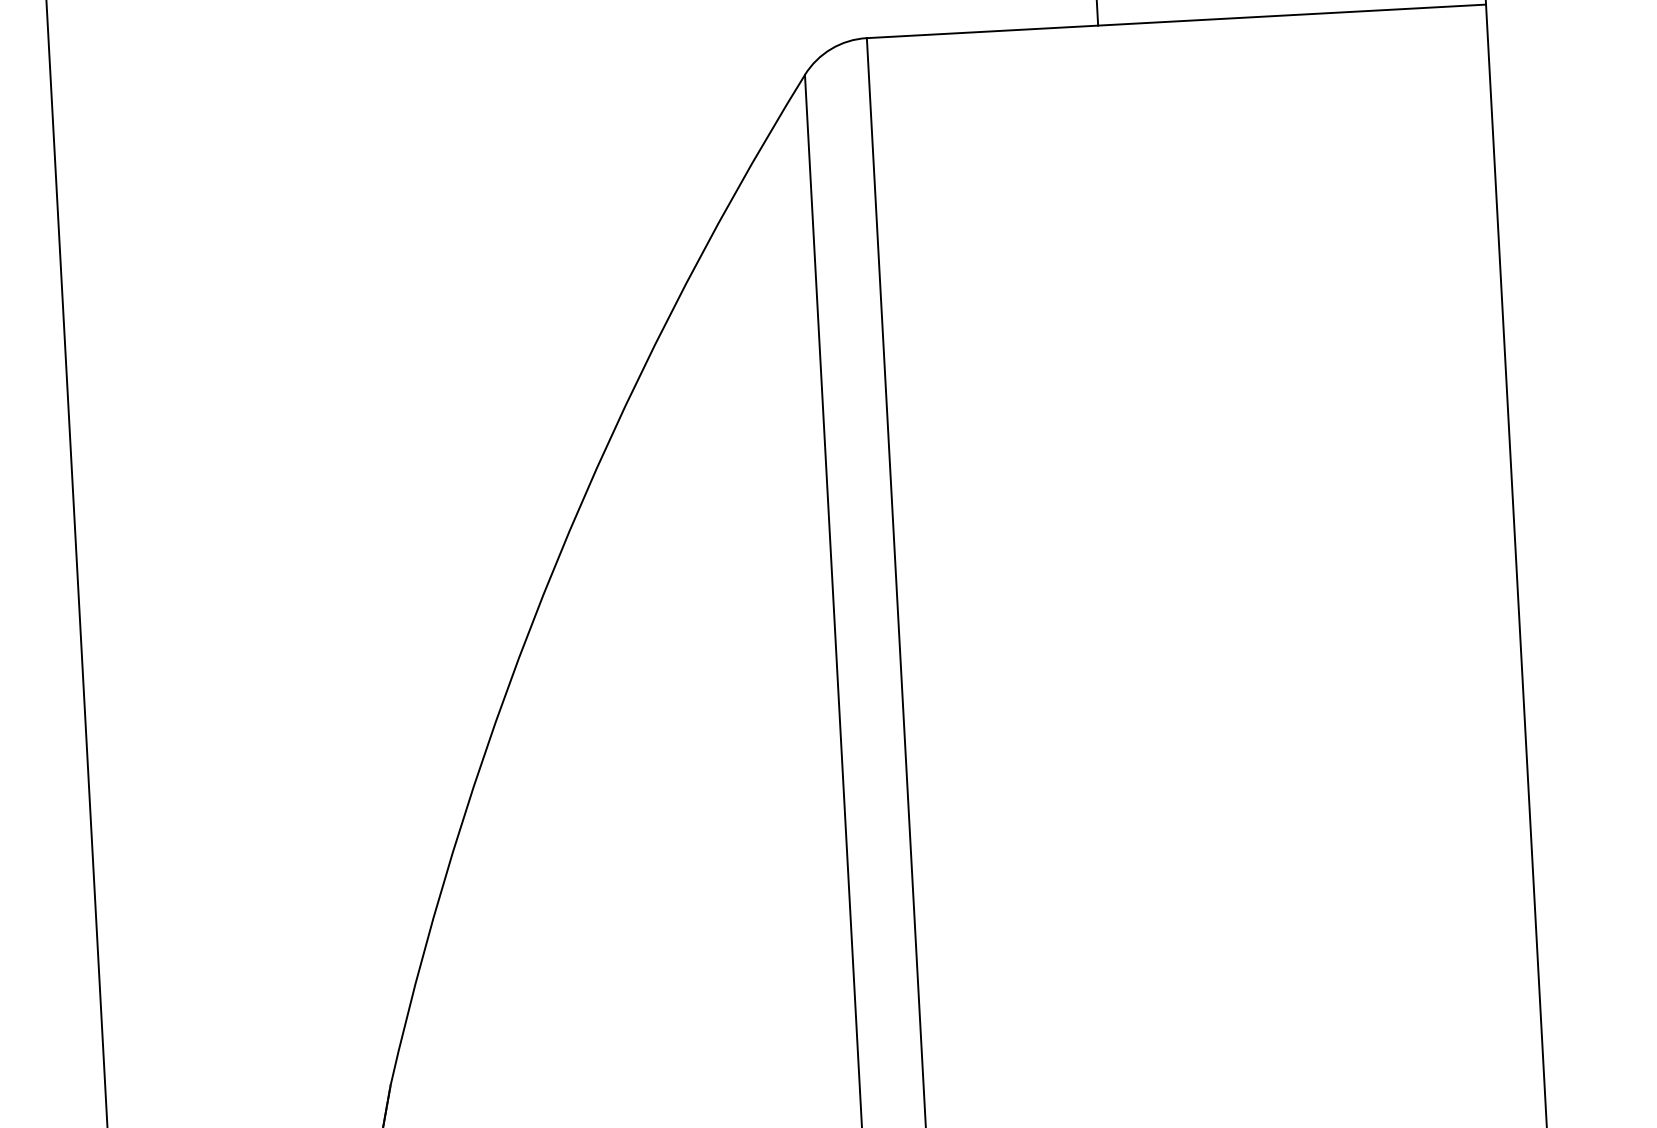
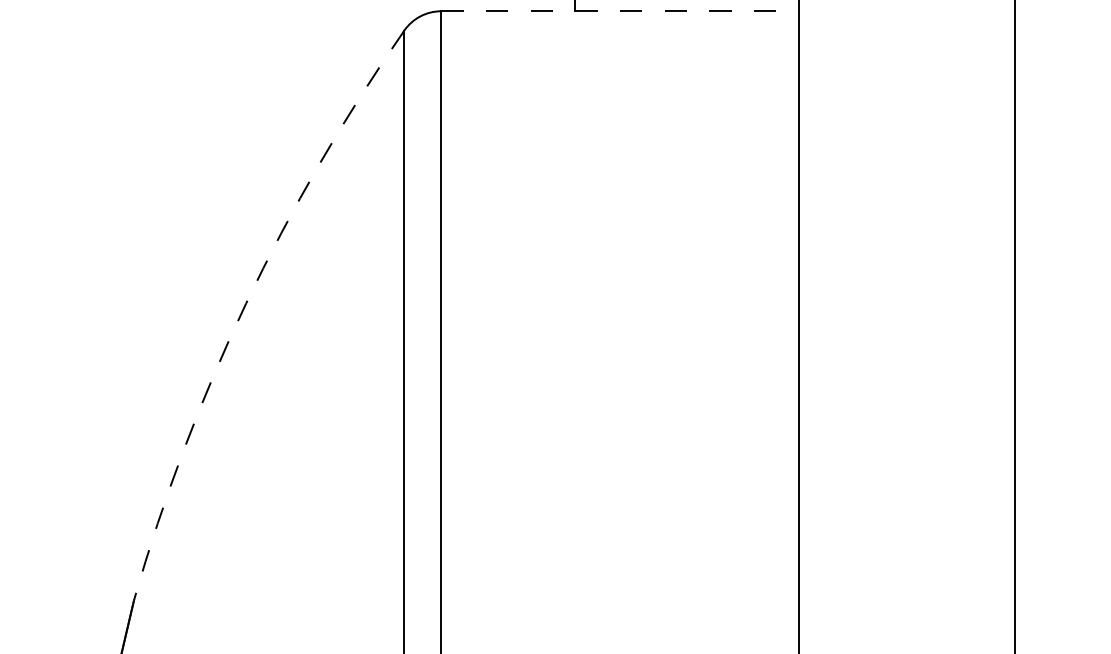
line: (1177, 21) -> (620, 11), solid -> dashed
arc: (557, 562) -> (246, 303), solid -> dashed

